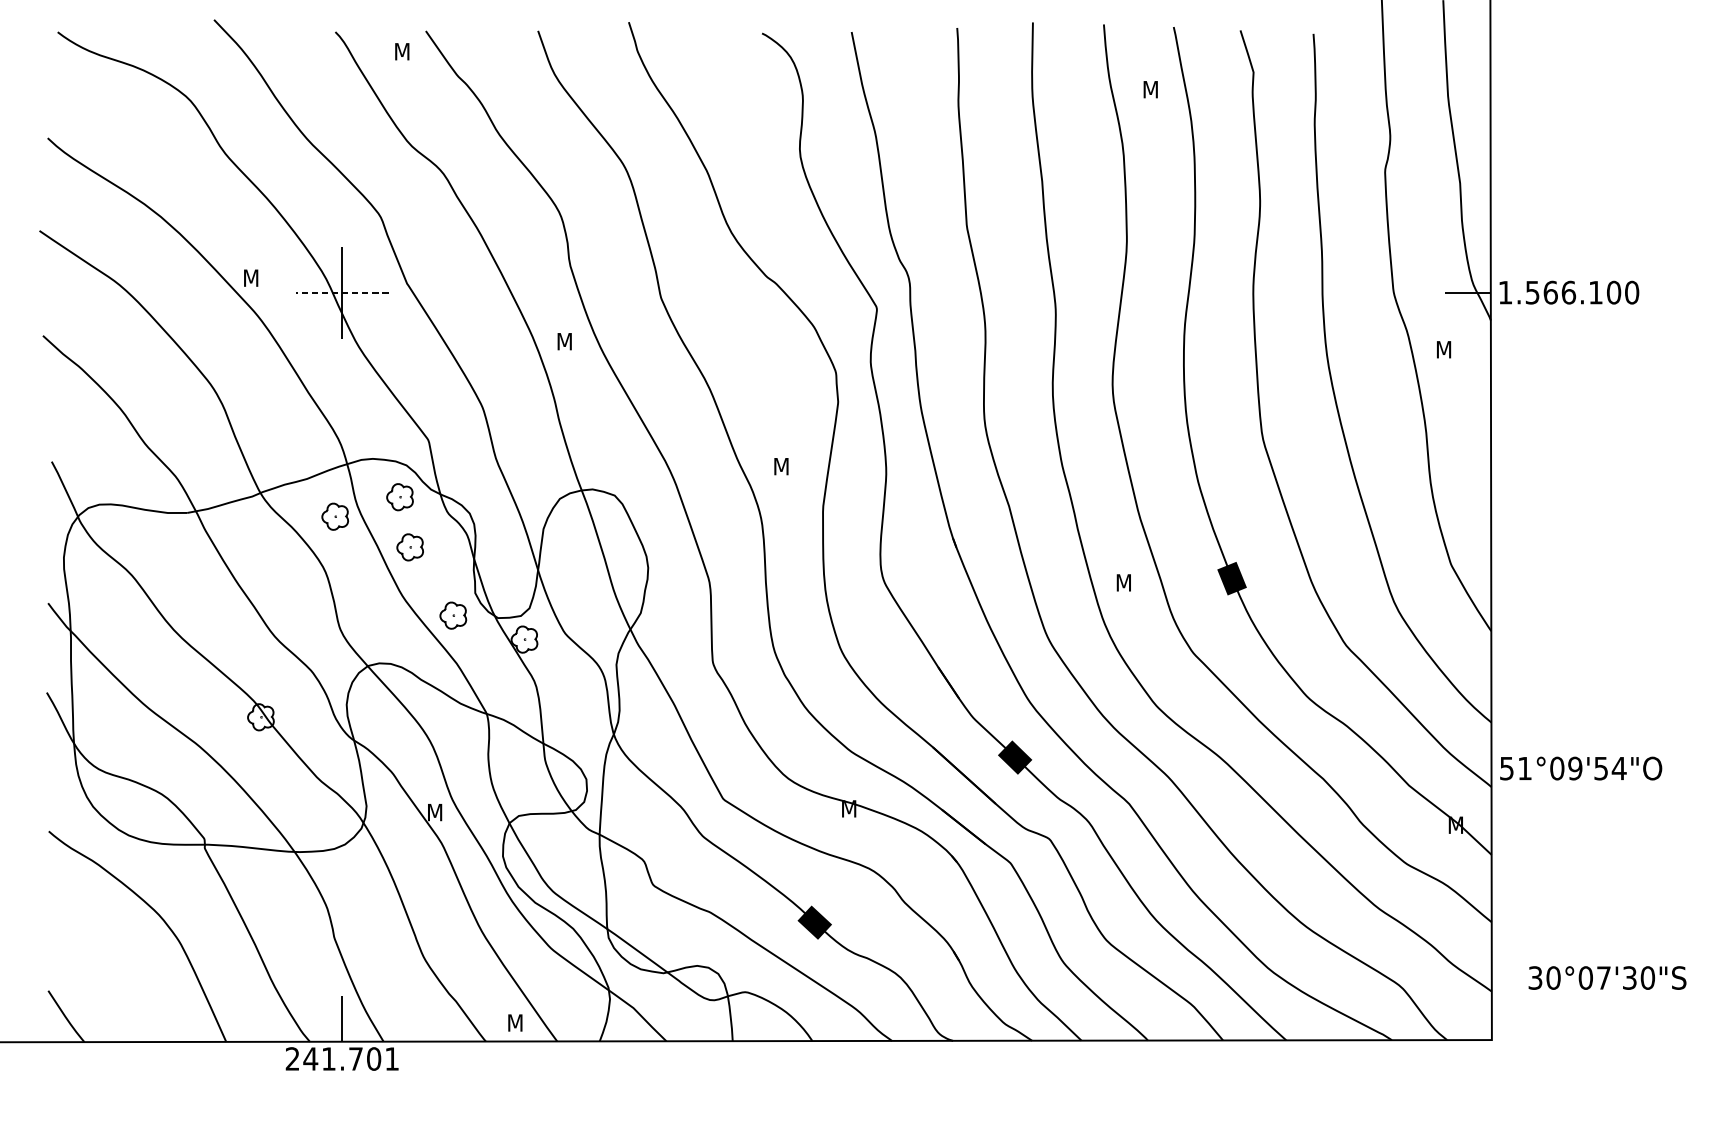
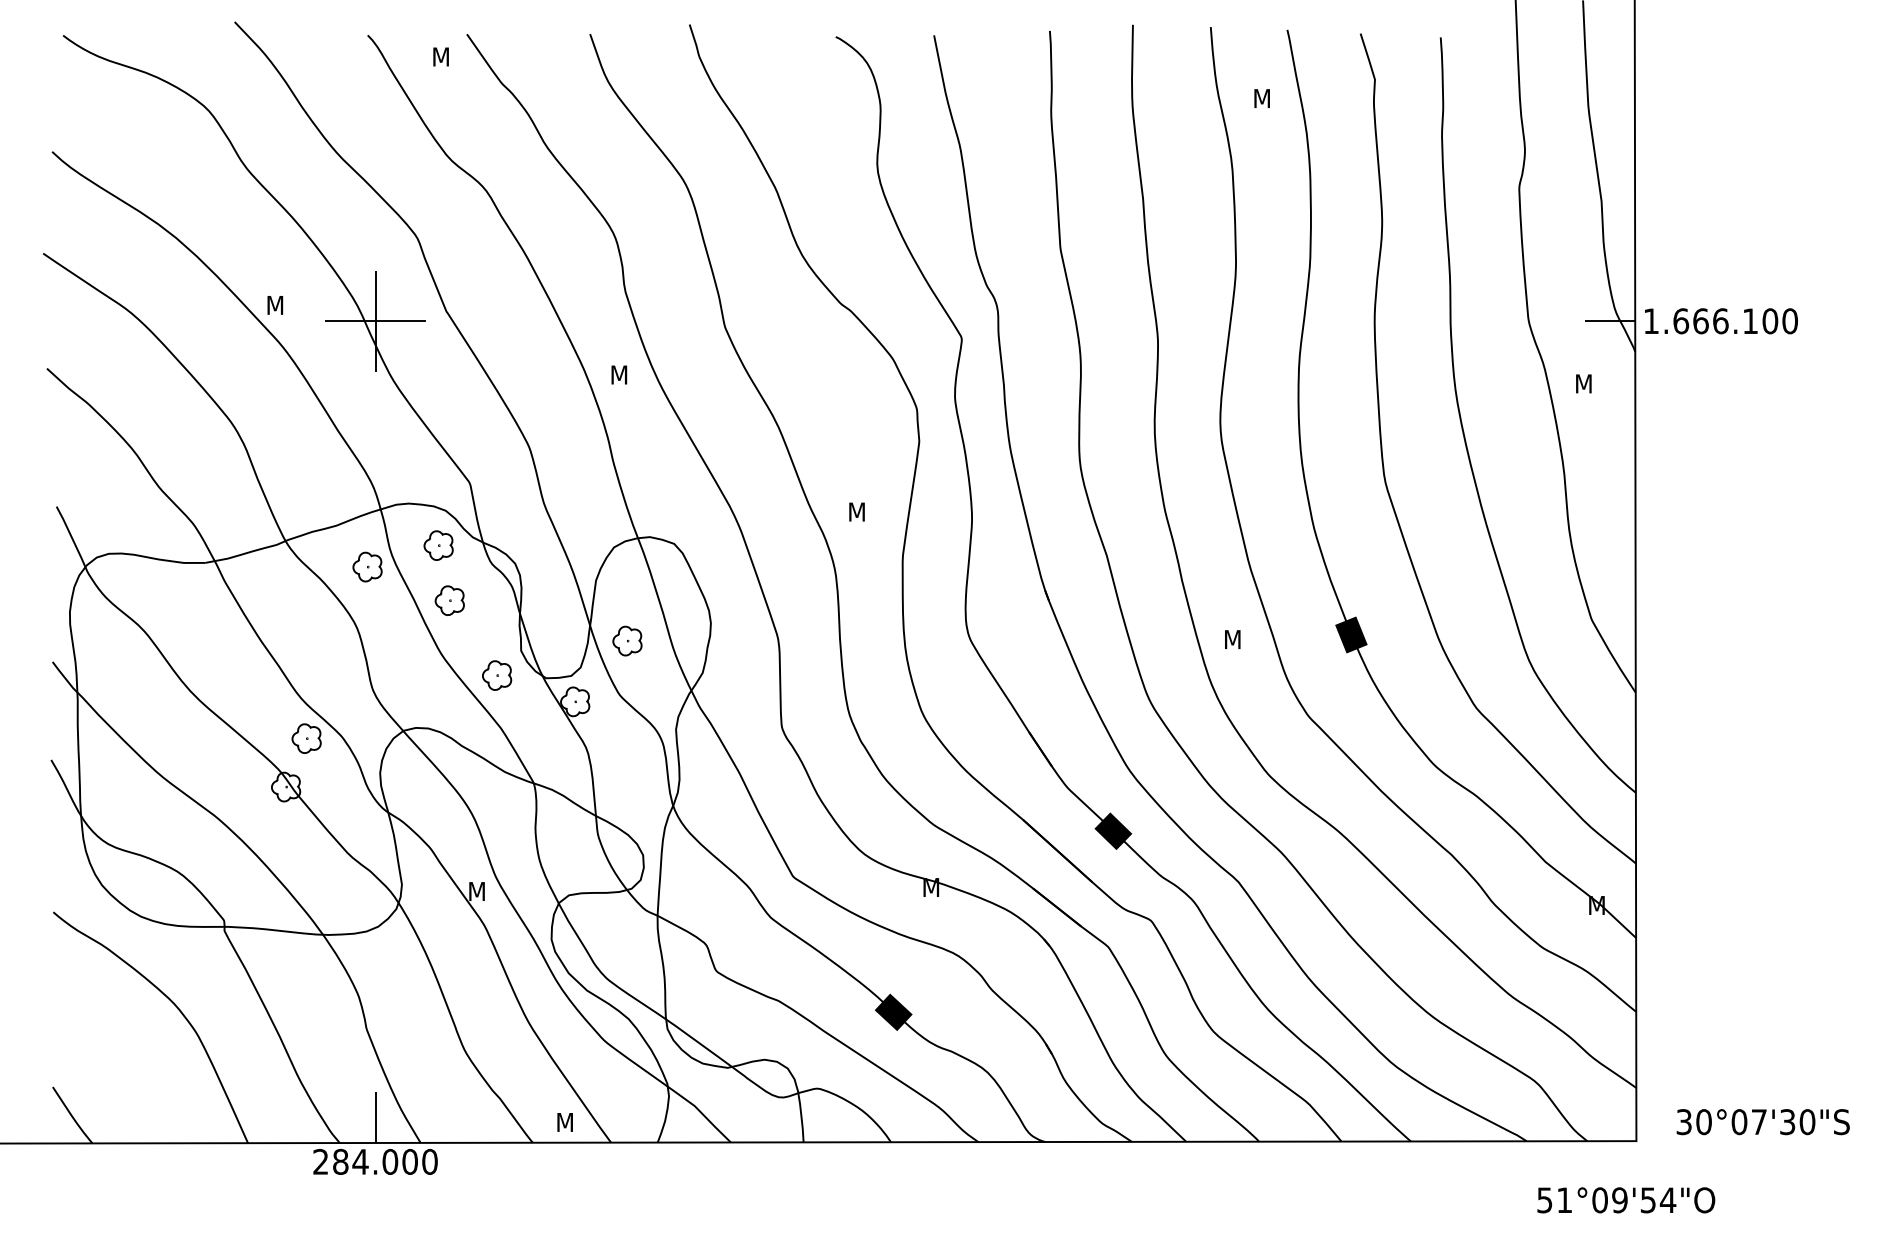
line: (342, 292) -> (375, 321), dashed -> solid
text: (1533, 292) -> (1681, 321), 1.566.100 -> 1.666.100
part: (572, 583) -> (627, 640), added
part: (279, 673) -> (306, 738), added
text: (1581, 768) -> (1626, 1200), moved
text: (1606, 978) -> (1762, 1122), moved
text: (350, 1058) -> (384, 1161), 241.701 -> 284.000

